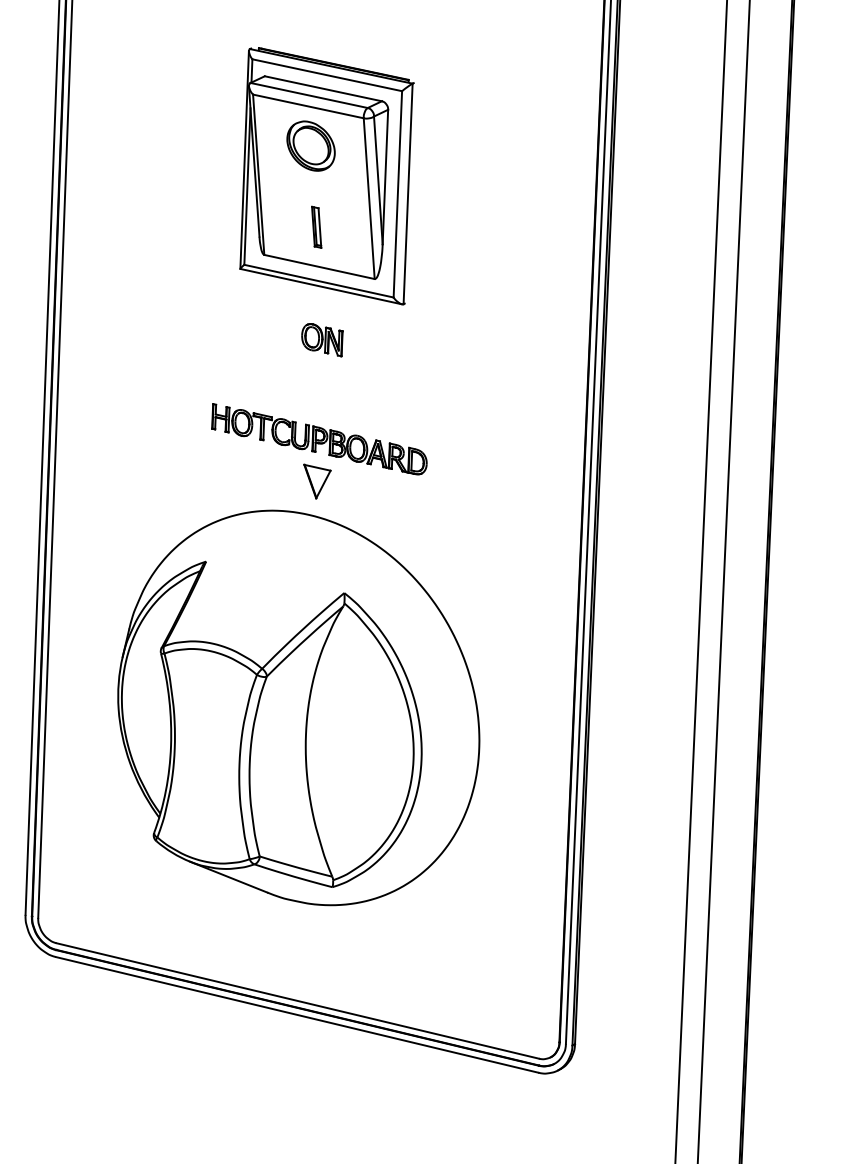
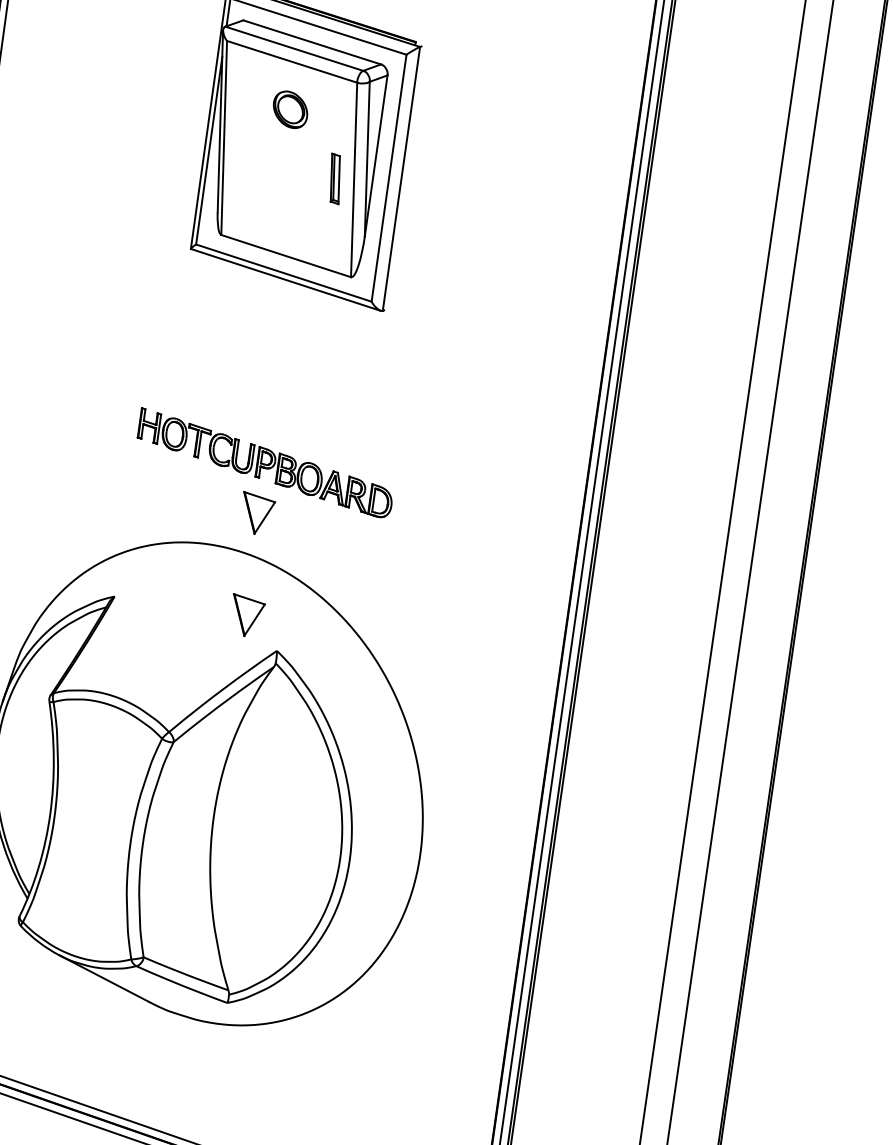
part: (310, 145) -> (289, 109), size x0.6
part: (316, 226) -> (335, 177), moved
part: (322, 340) -> (280, 344), removed
part: (317, 566) -> (247, 615), added

